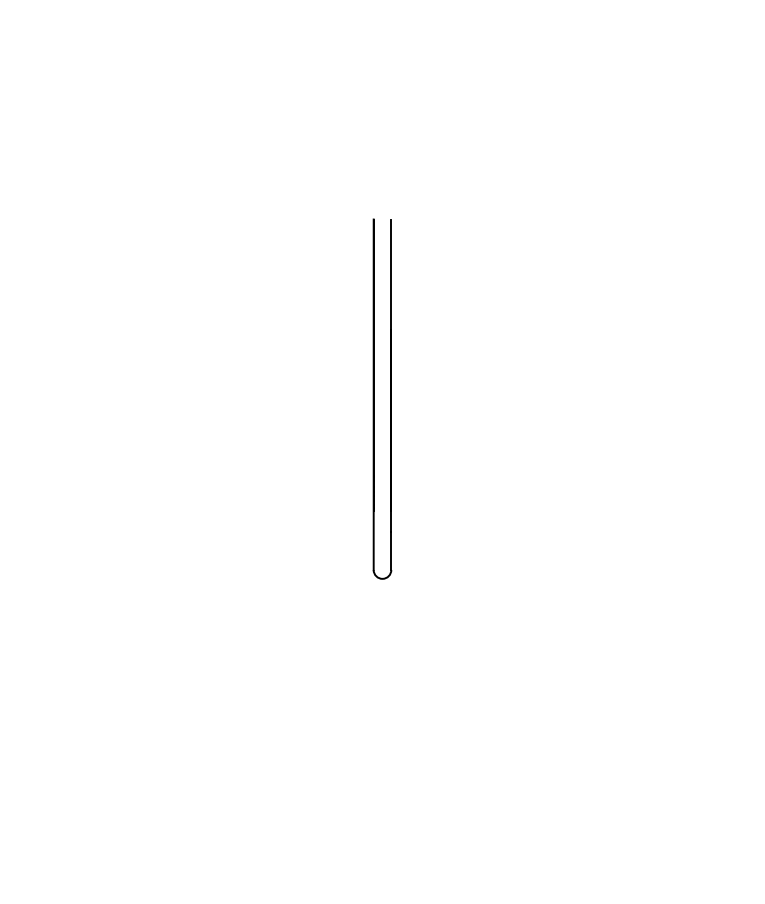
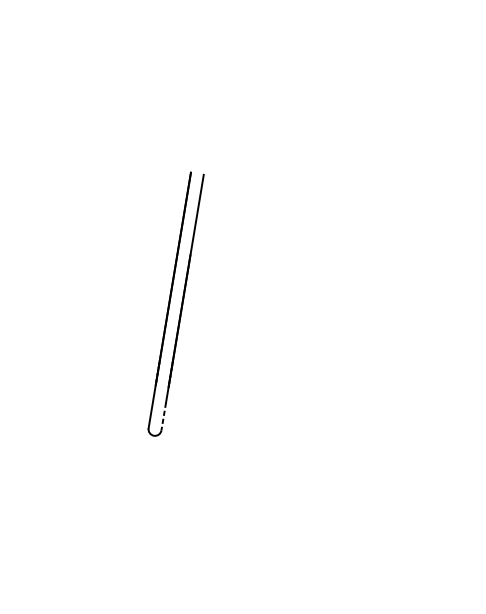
line: (391, 551) -> (163, 416), solid -> dashed

